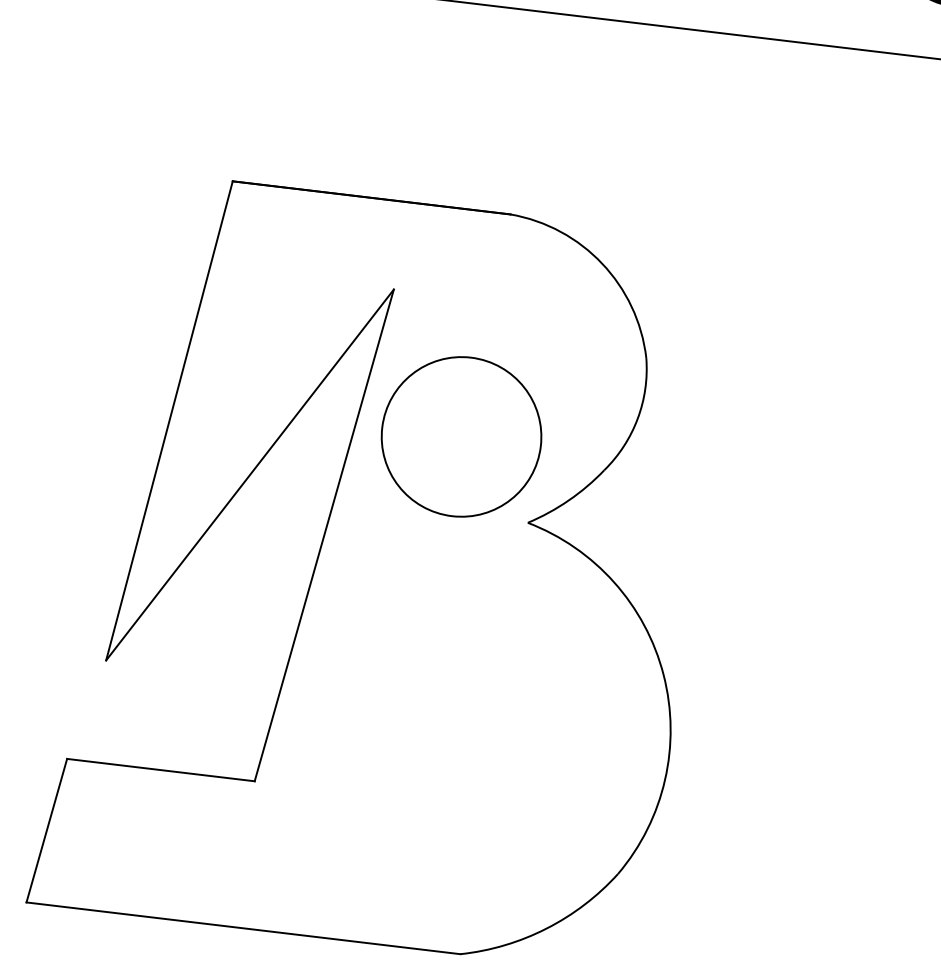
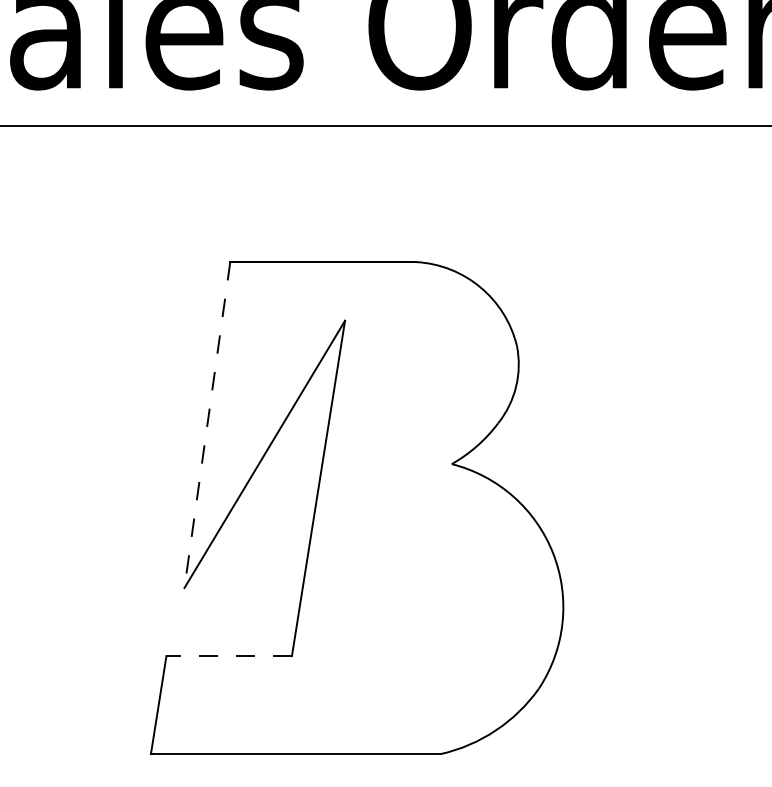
line: (169, 421) -> (207, 425), solid -> dashed
circle: (461, 436) -> (401, 412), removed
line: (161, 770) -> (229, 656), solid -> dashed

